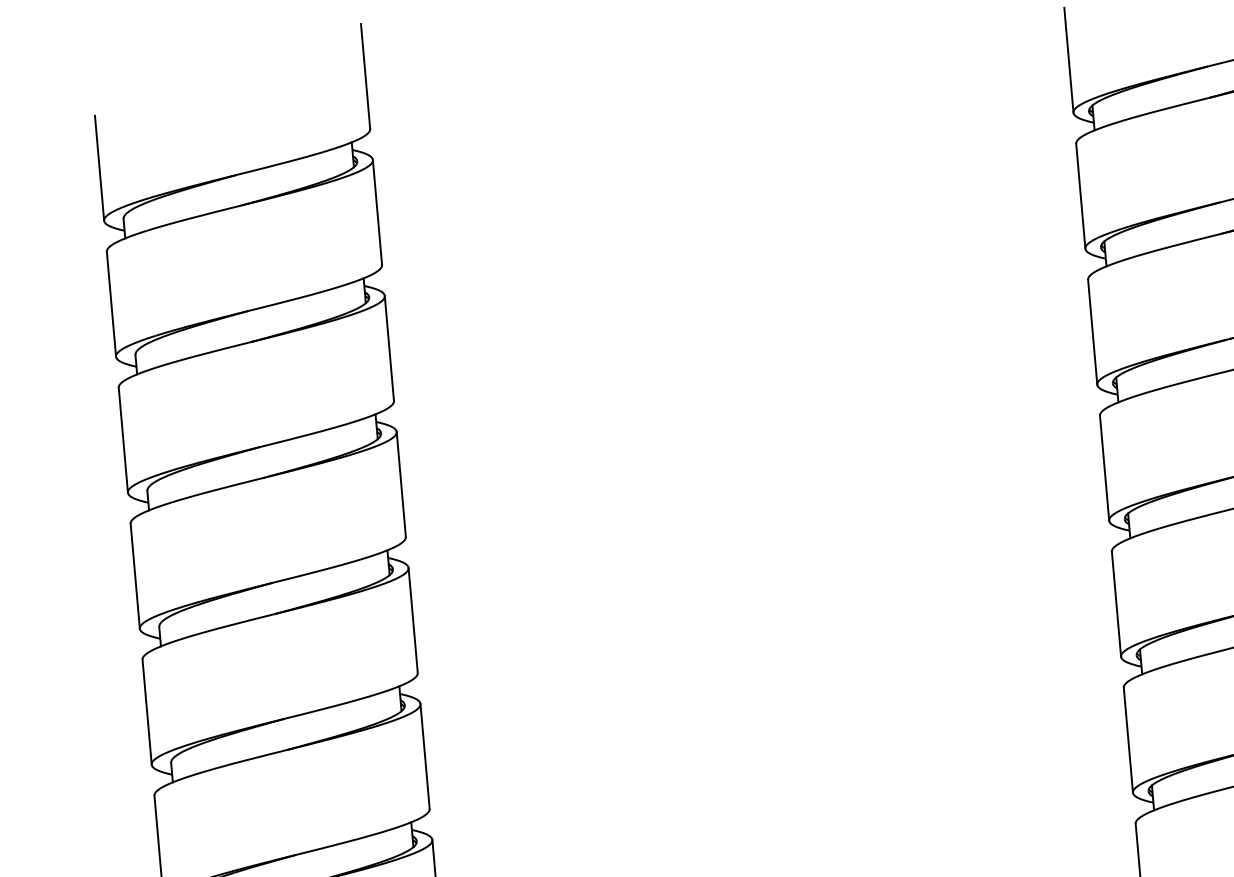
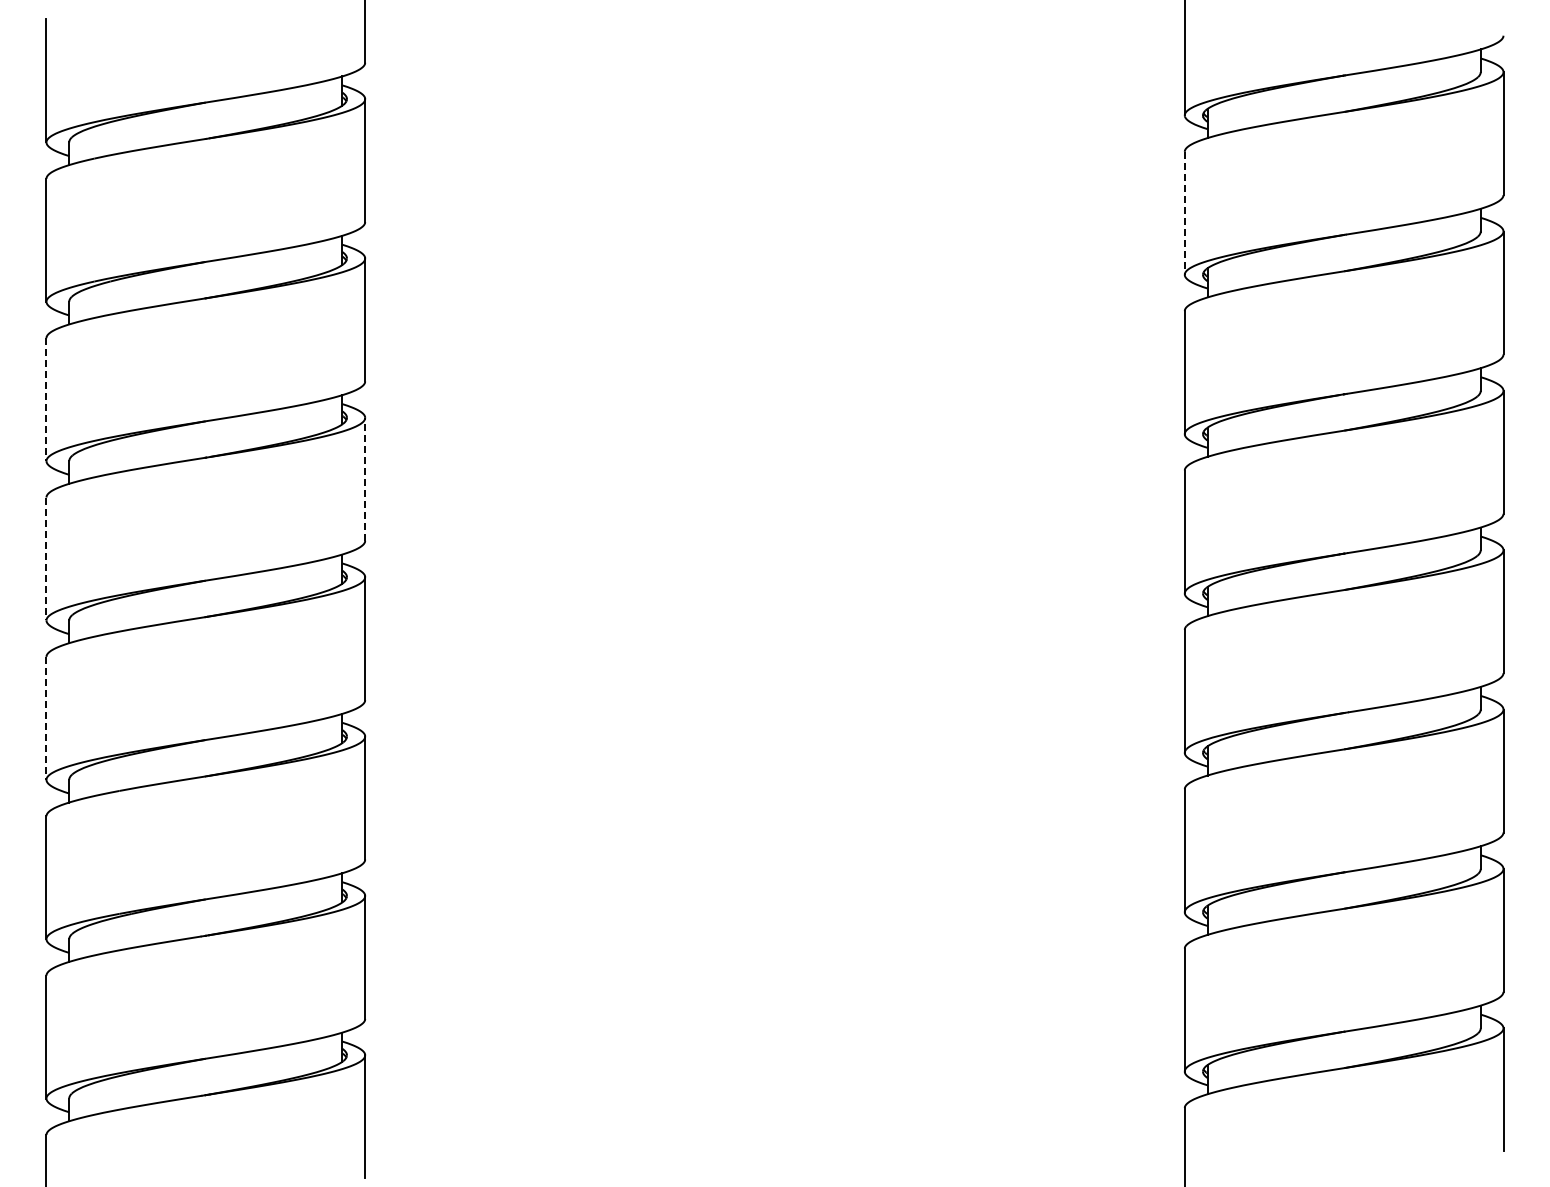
line: (1080, 196) -> (1184, 213), solid -> dashed
line: (123, 440) -> (46, 400), solid -> dashed
line: (401, 483) -> (365, 478), solid -> dashed
line: (135, 576) -> (46, 559), solid -> dashed
line: (147, 712) -> (46, 718), solid -> dashed

